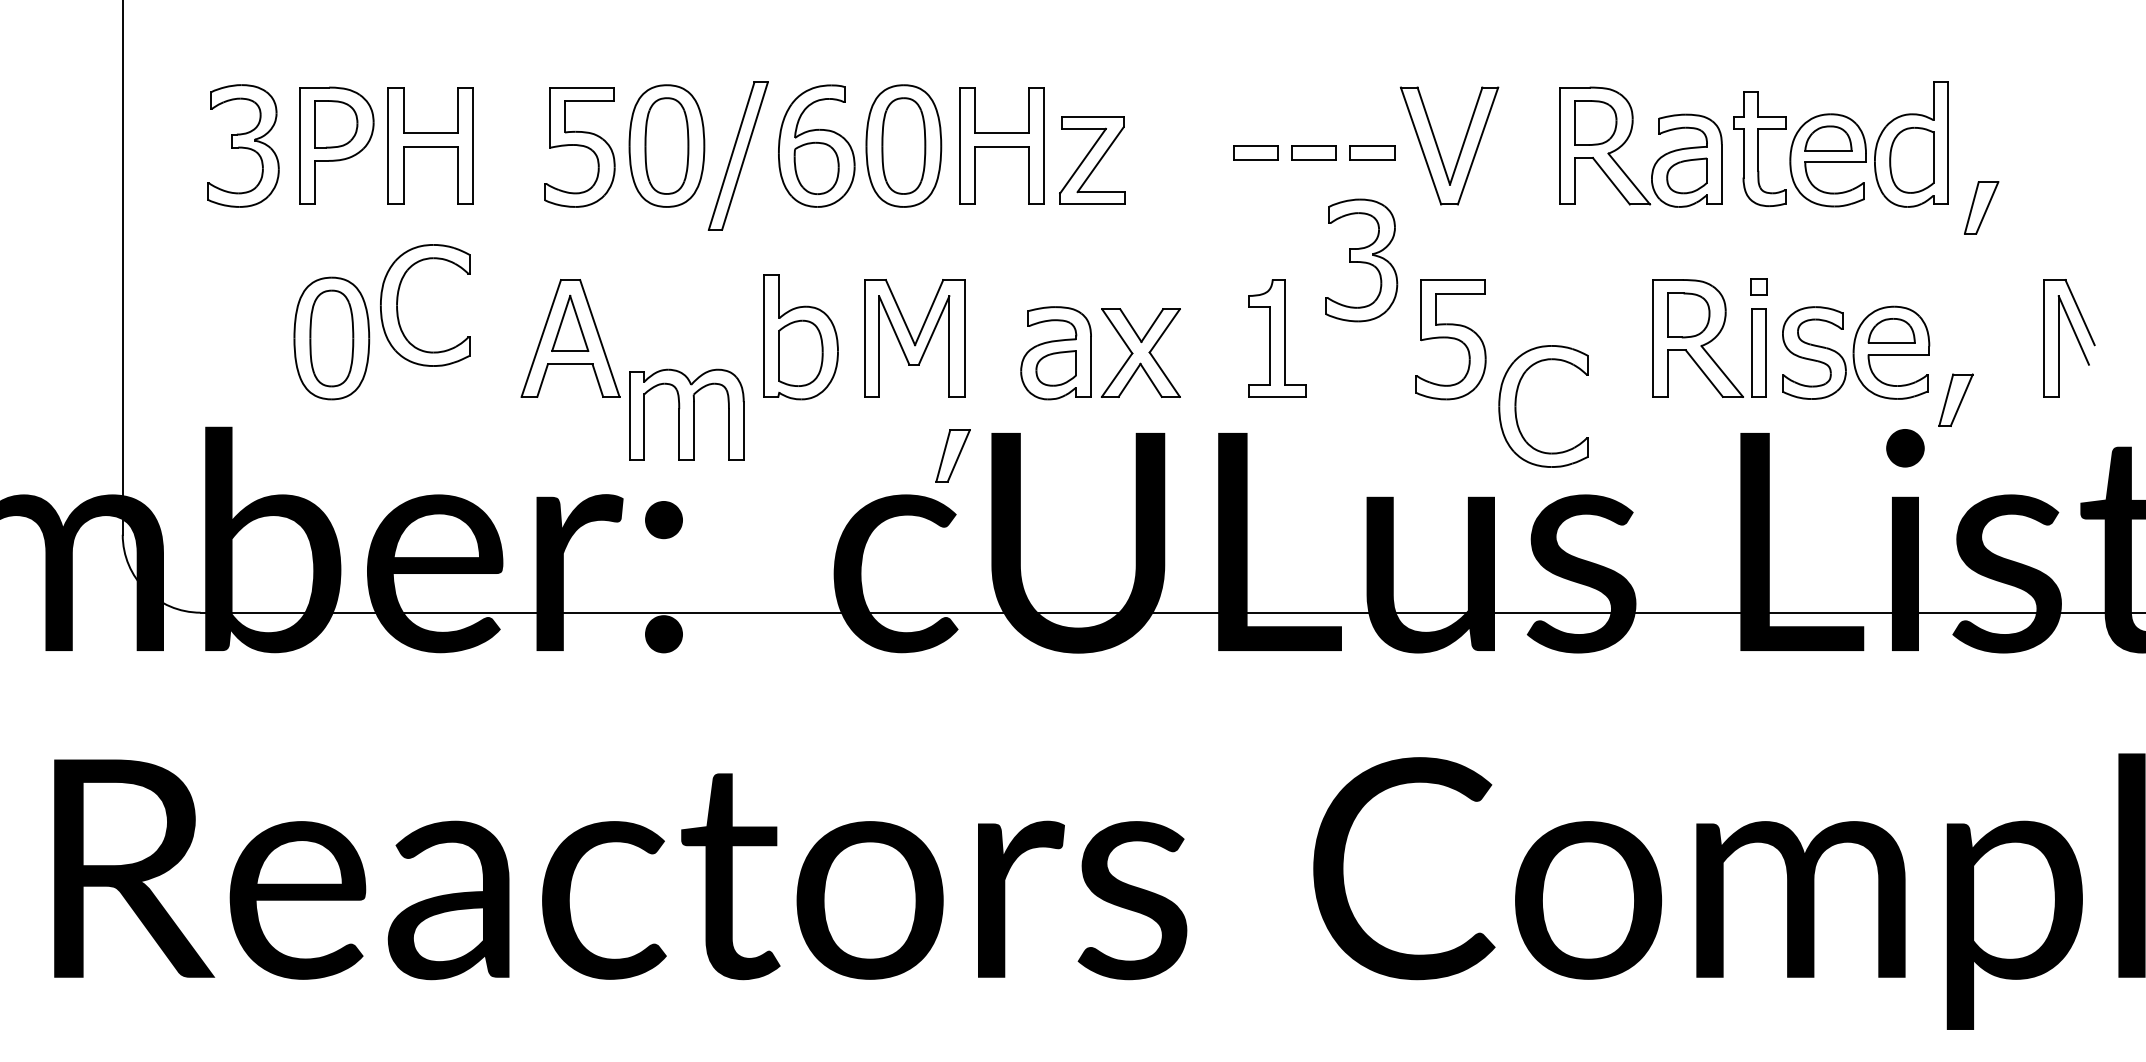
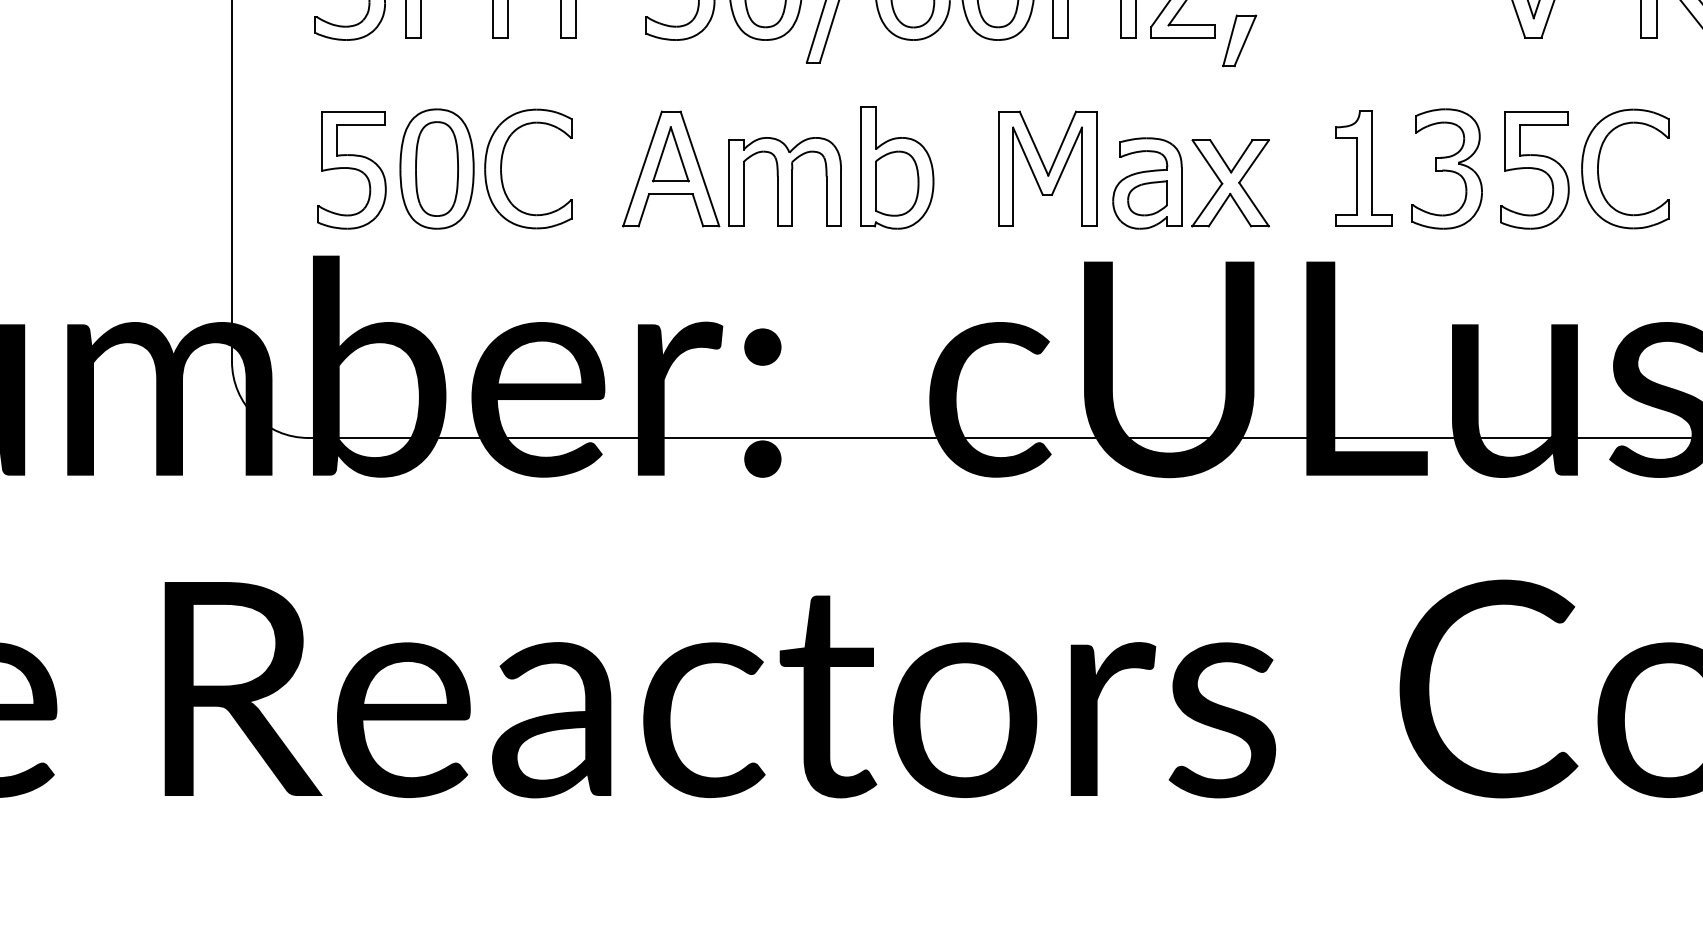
part: (1361, 260) -> (1446, 169), moved
part: (398, 301) -> (502, 165), moved
part: (914, 338) -> (1047, 169), moved
part: (244, 339) -> (351, 170), added
part: (1516, 406) -> (1598, 169), moved
part: (686, 414) -> (784, 181), moved
part: (952, 455) -> (1239, 40), moved

